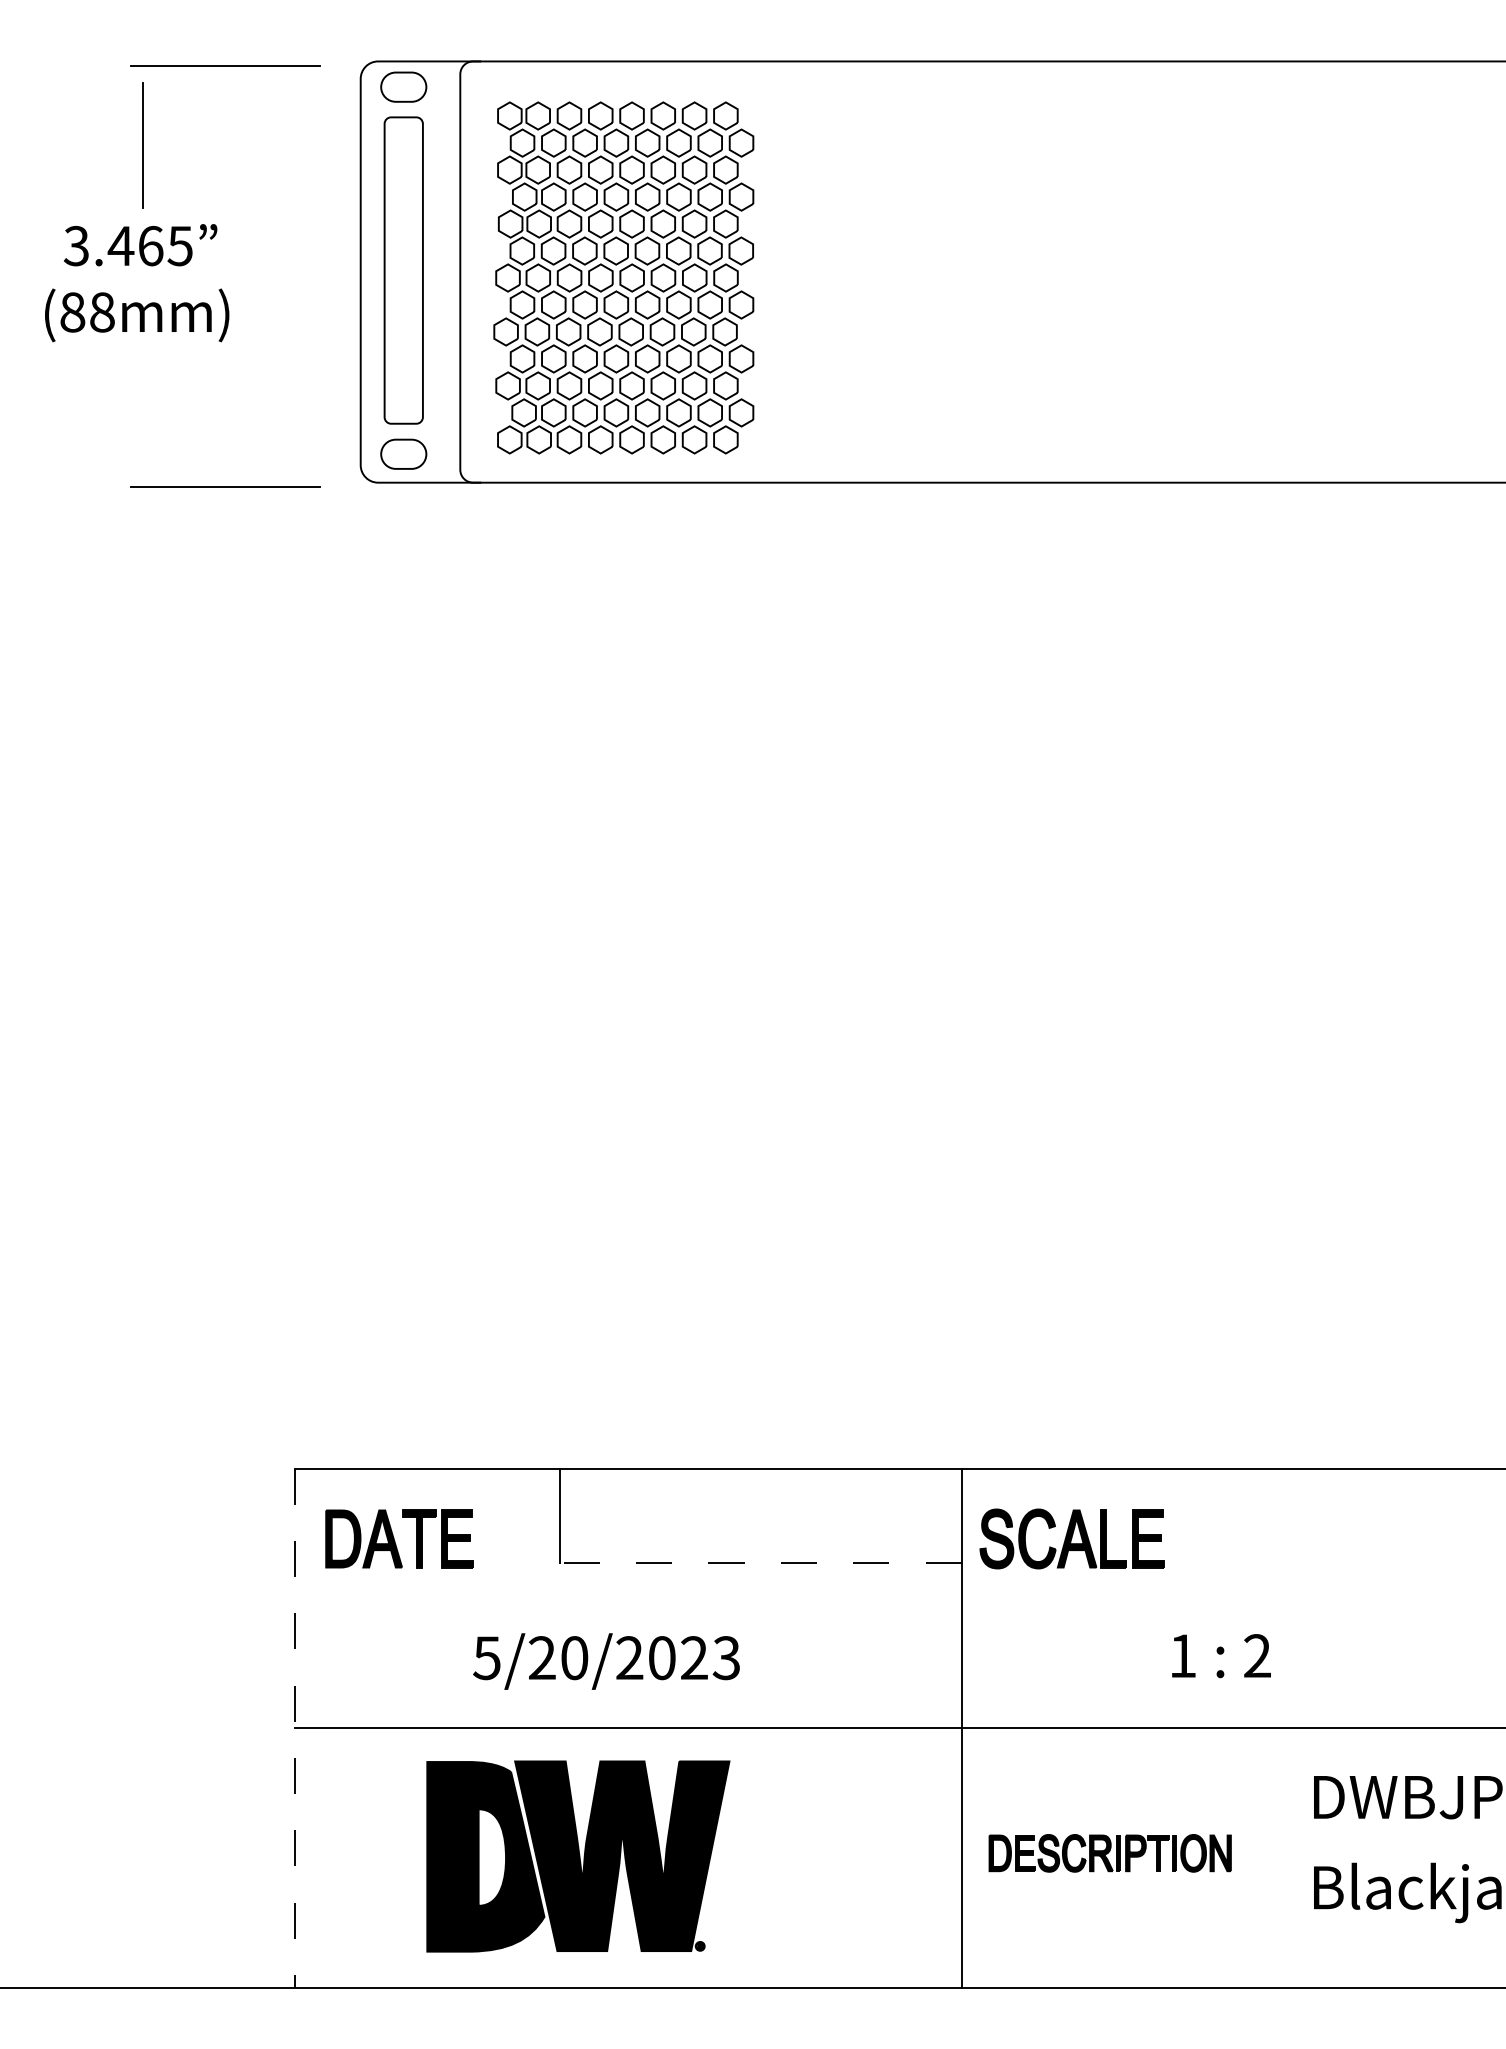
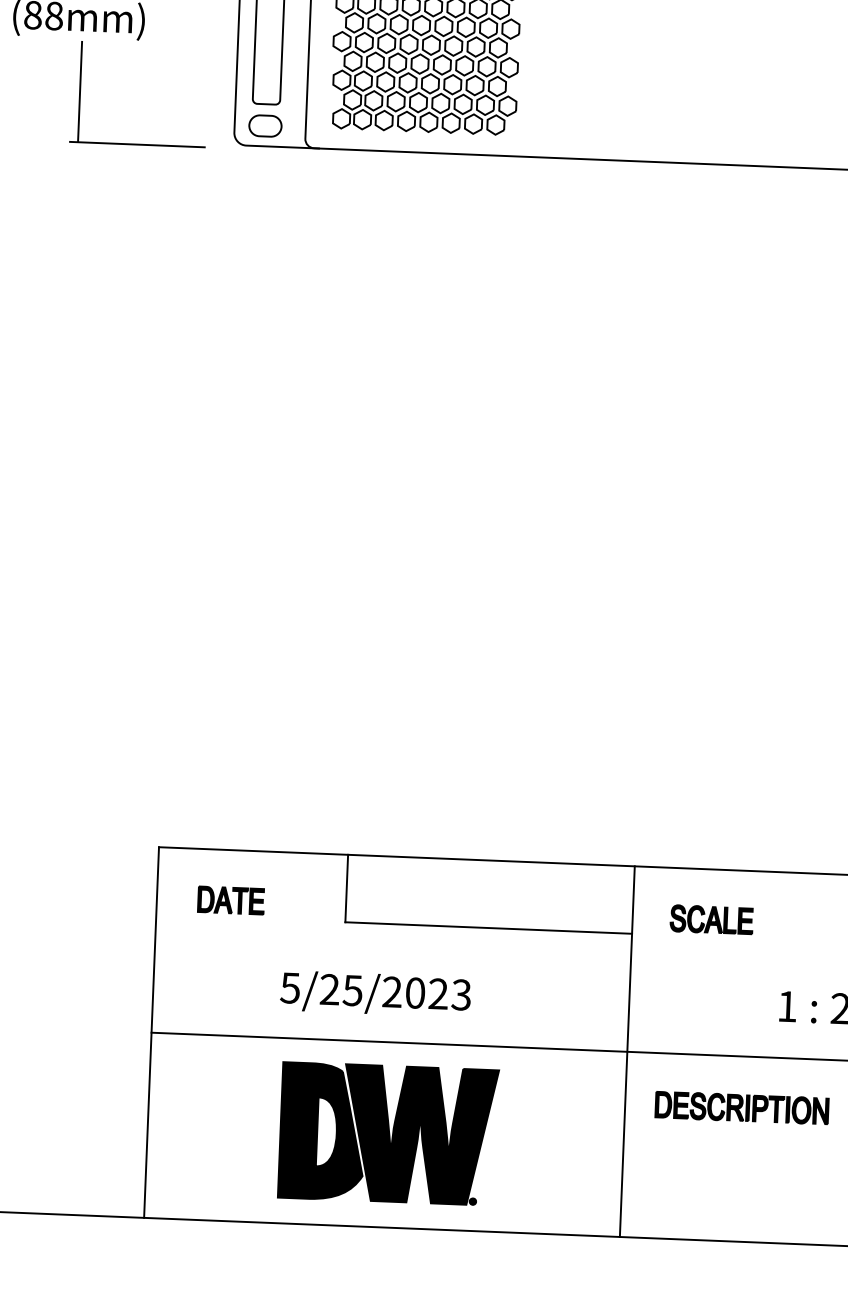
line: (142, 416) -> (79, 91), added
part: (398, 1538) -> (230, 900), size x0.62
part: (1072, 1538) -> (711, 919), size x0.62
line: (760, 1562) -> (488, 927), dashed -> solid
text: (574, 1658) -> (352, 990), 5/20/2023 -> 5/25/2023
line: (295, 1728) -> (151, 1032), dashed -> solid
part: (1109, 1853) -> (741, 1108), moved
part: (578, 1856) -> (388, 1133), moved

